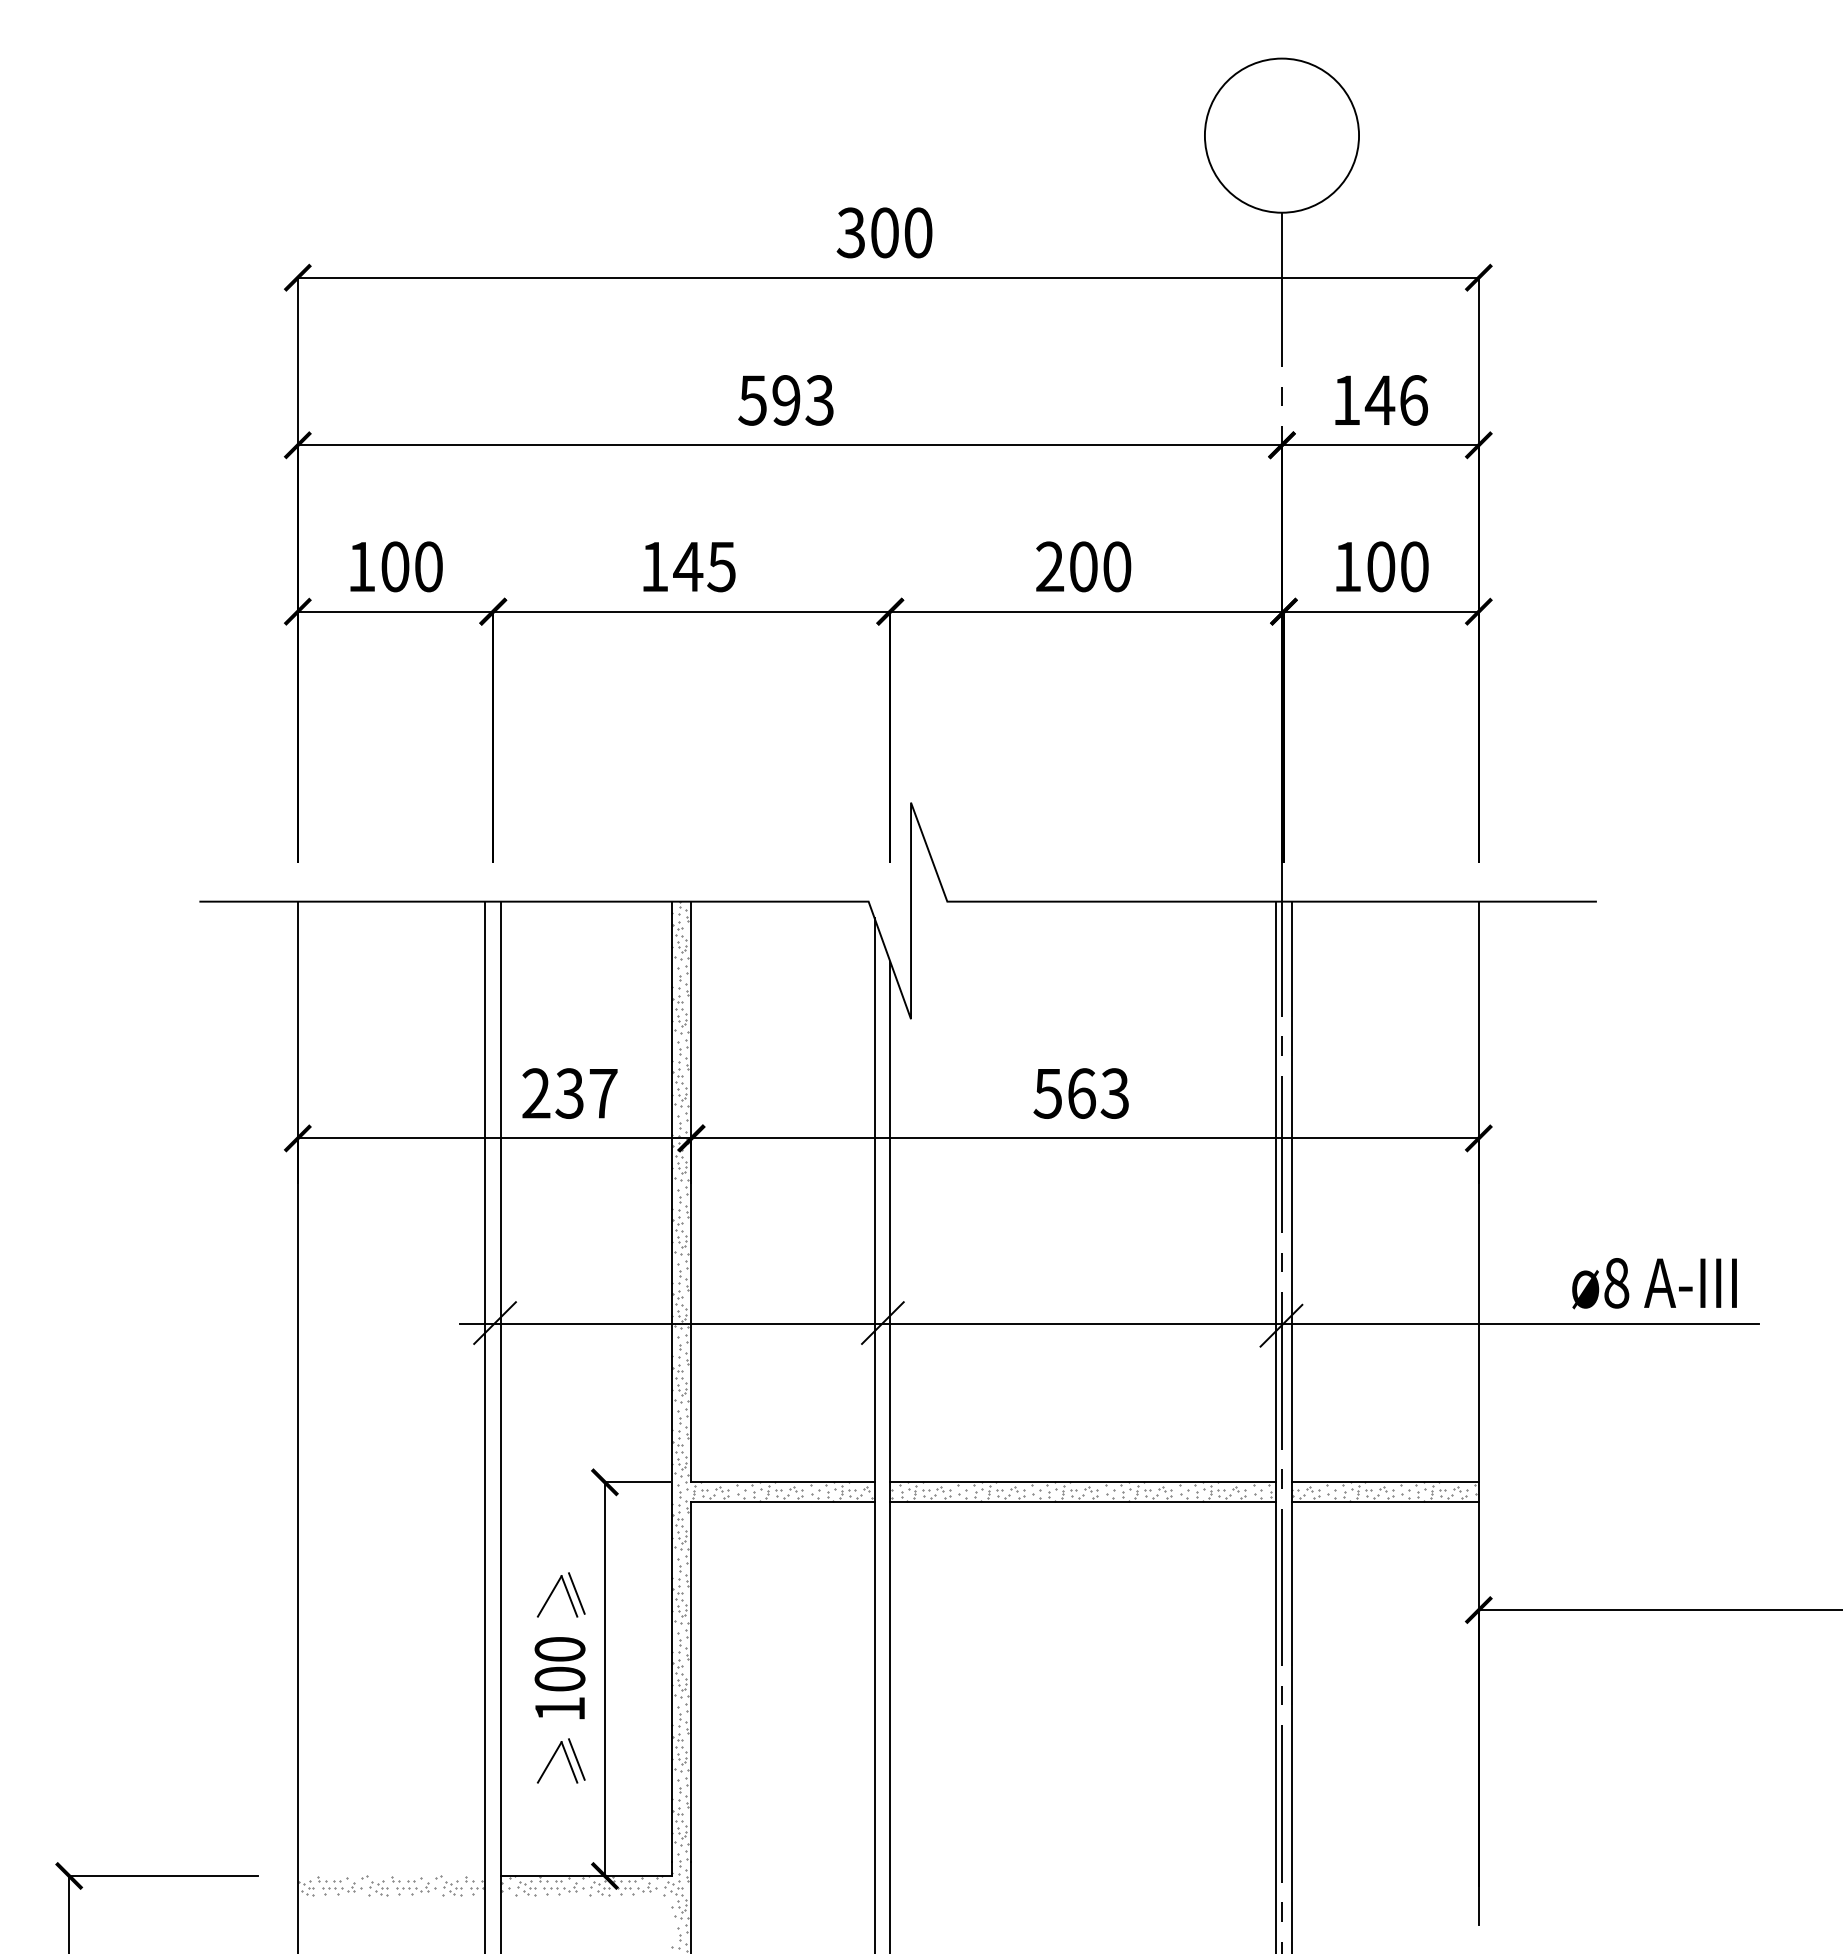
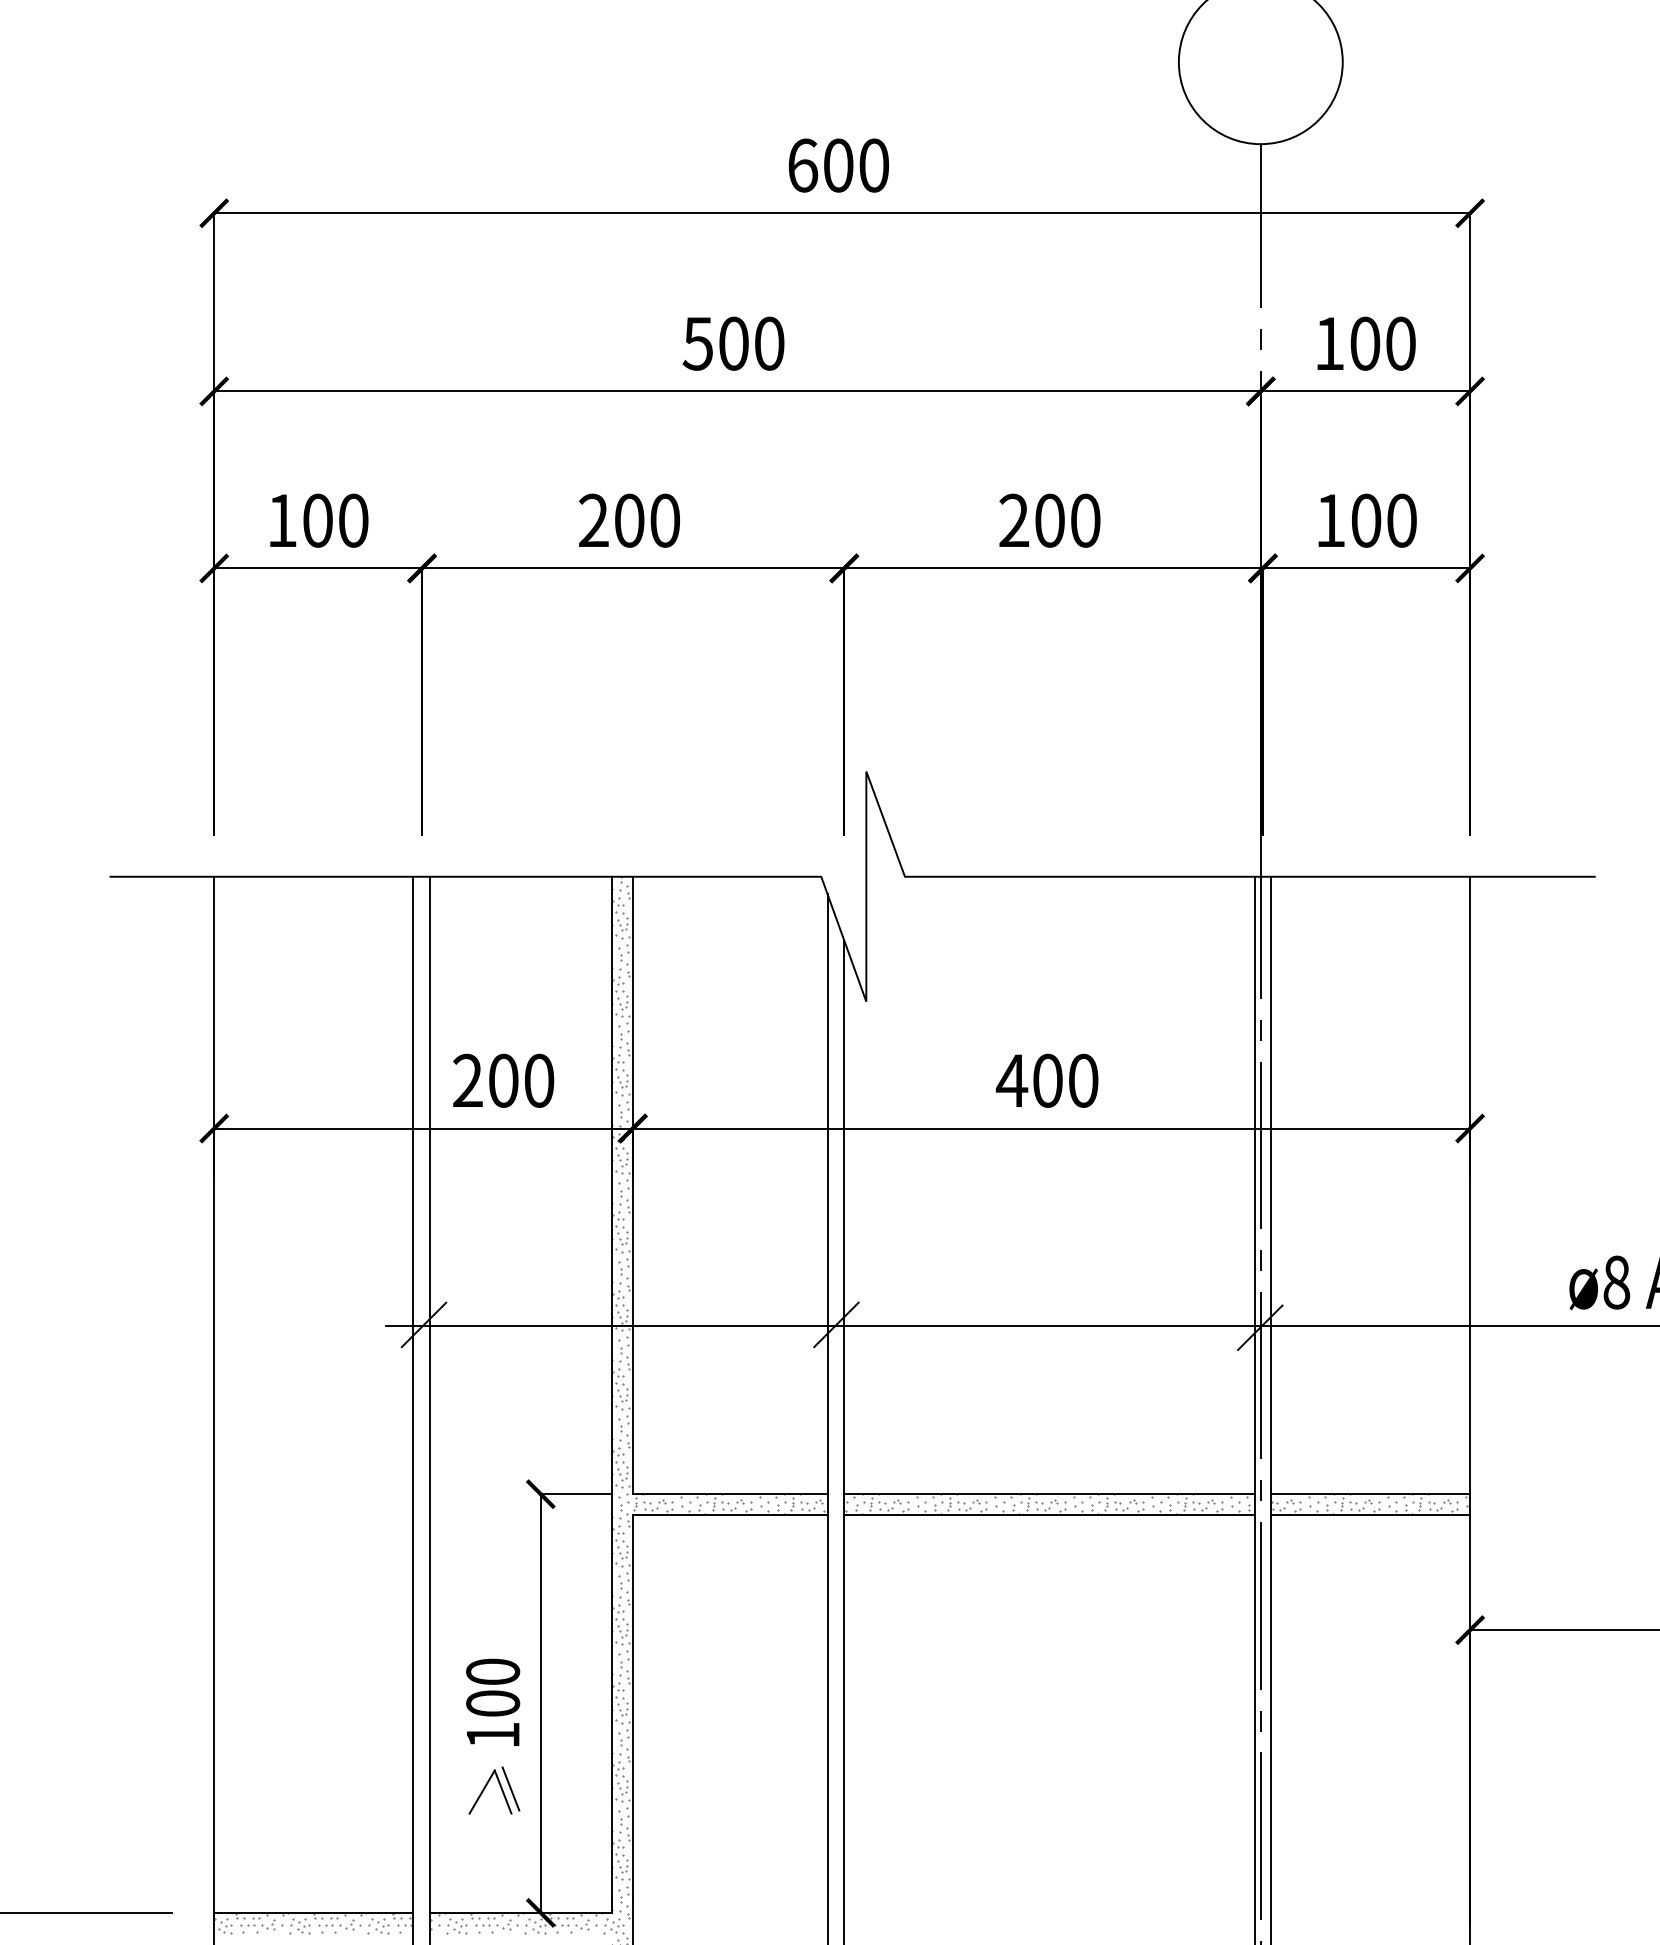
text: (850, 232) -> (801, 165), 300 -> 600
text: (802, 400) -> (750, 343), 593 -> 500
text: (1395, 400) -> (1381, 343), 146 -> 100
text: (687, 566) -> (628, 520), 145 -> 200
text: (586, 1093) -> (521, 1080), 237 -> 200
text: (1080, 1093) -> (1046, 1080), 563 -> 400
part: (566, 1591) -> (499, 1610), removed
line: (390, 1875) -> (312, 1912), added

